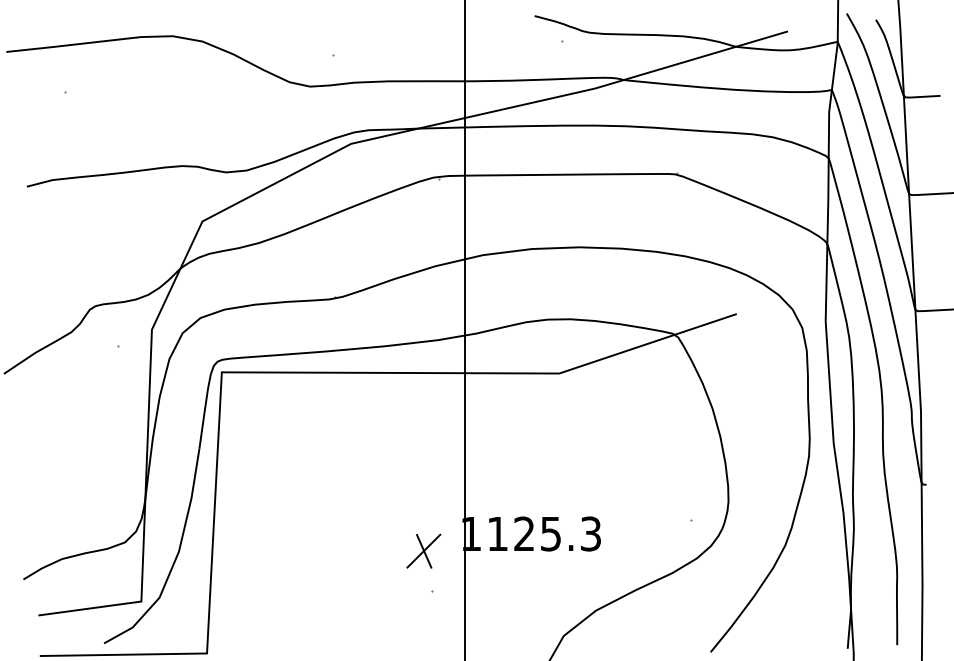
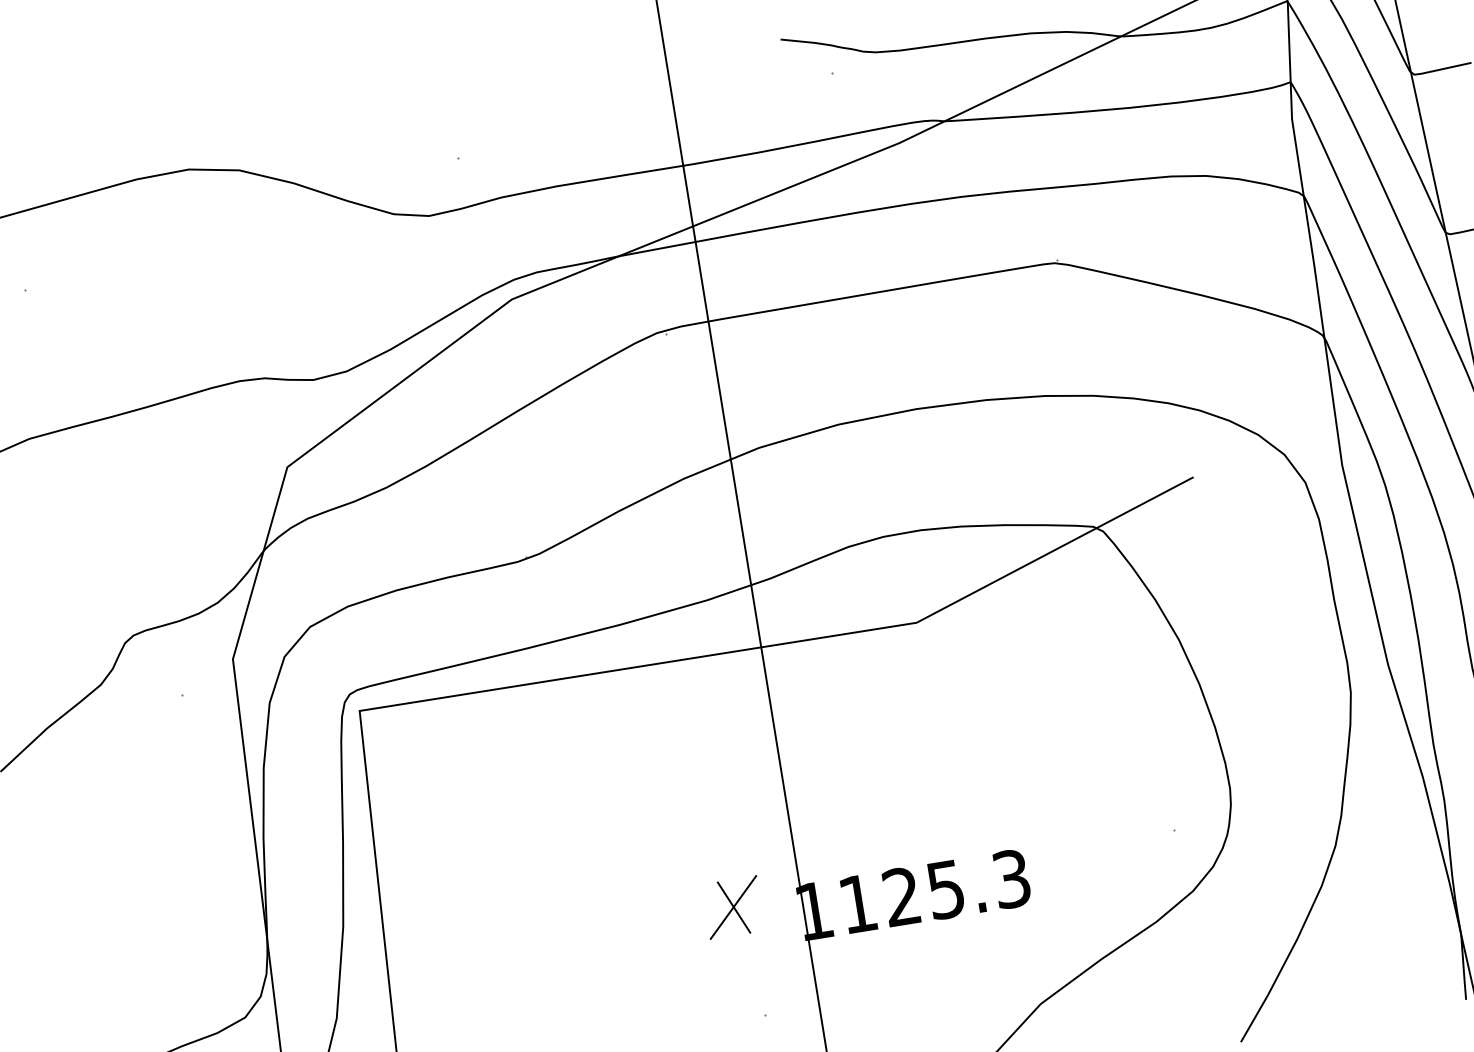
part: (423, 550) -> (732, 906), moved

